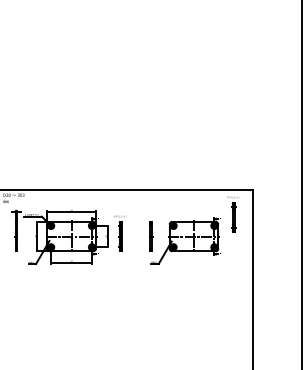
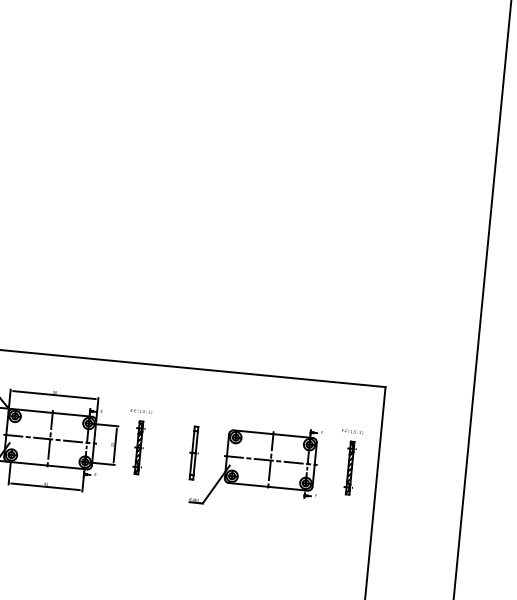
part: (233, 214) -> (349, 462), moved

